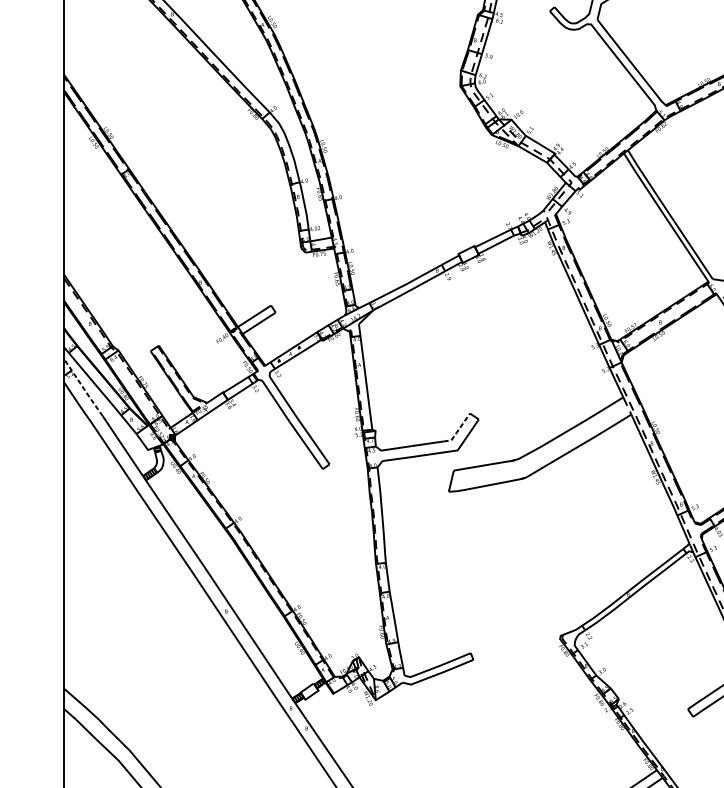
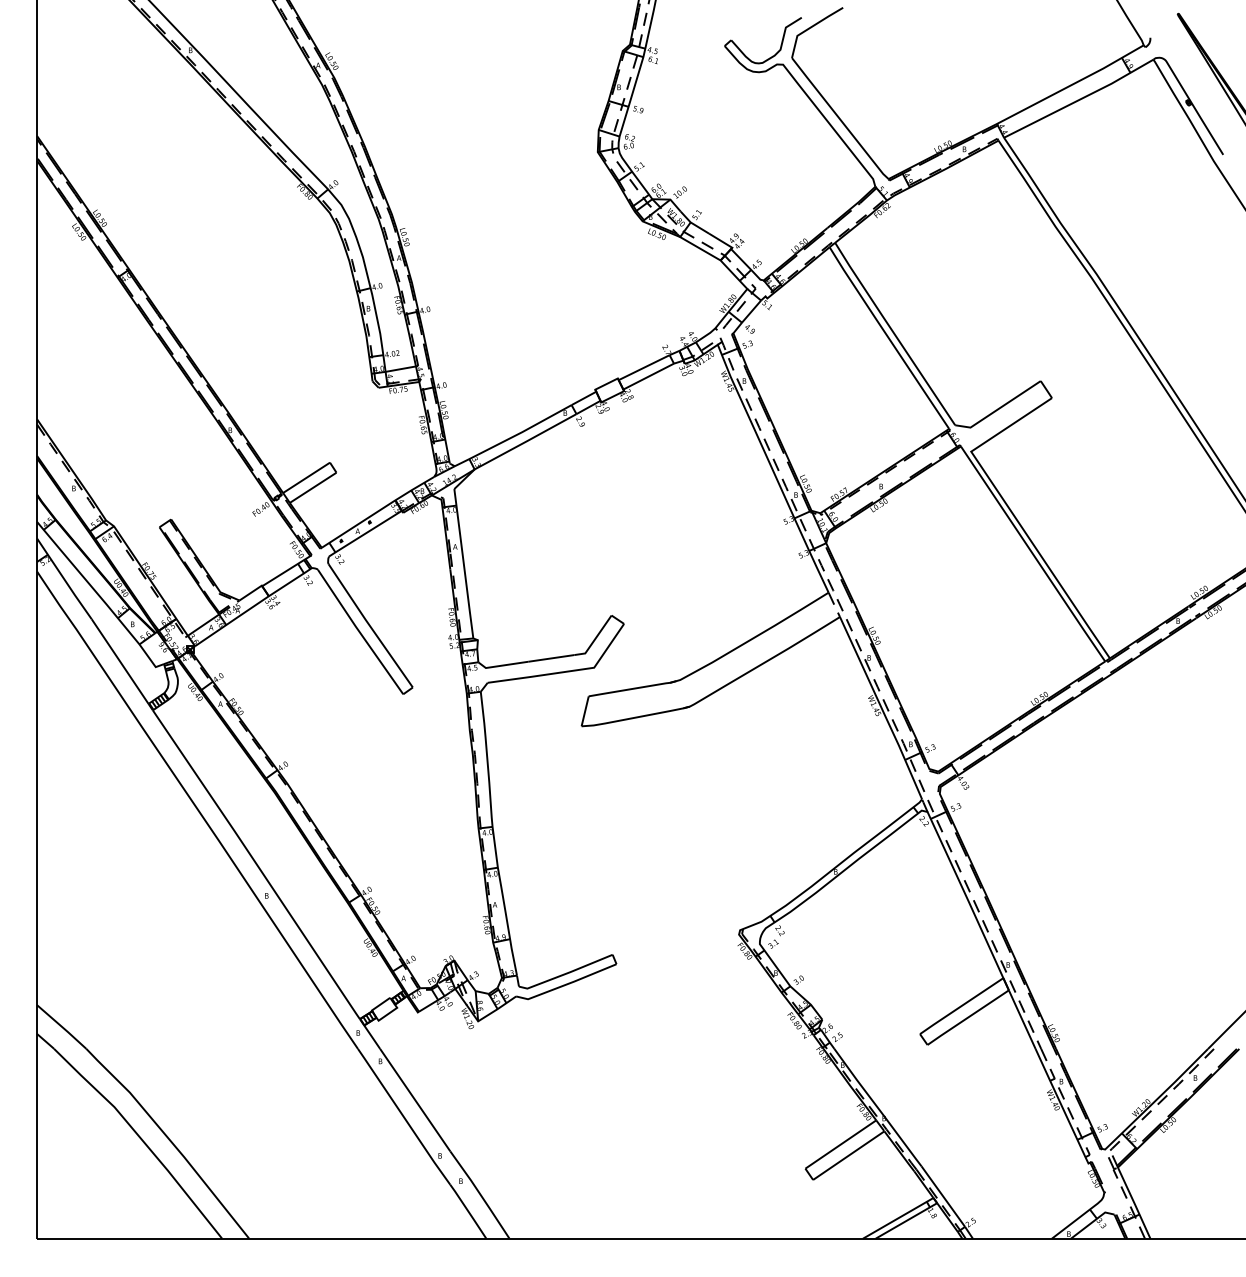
line: (83, 387) -> (64, 578), dashed -> solid
line: (457, 430) -> (594, 639), dashed -> solid

